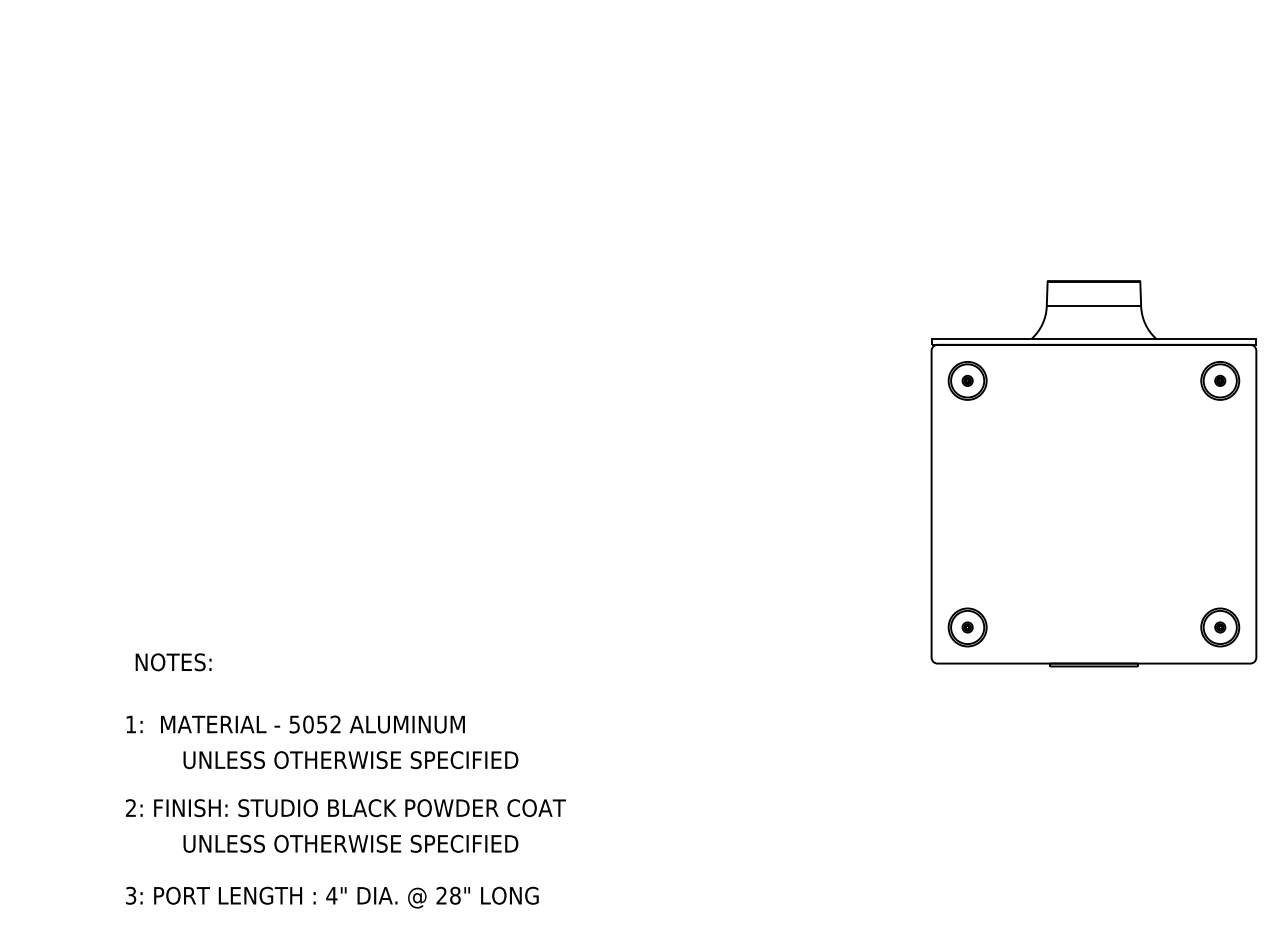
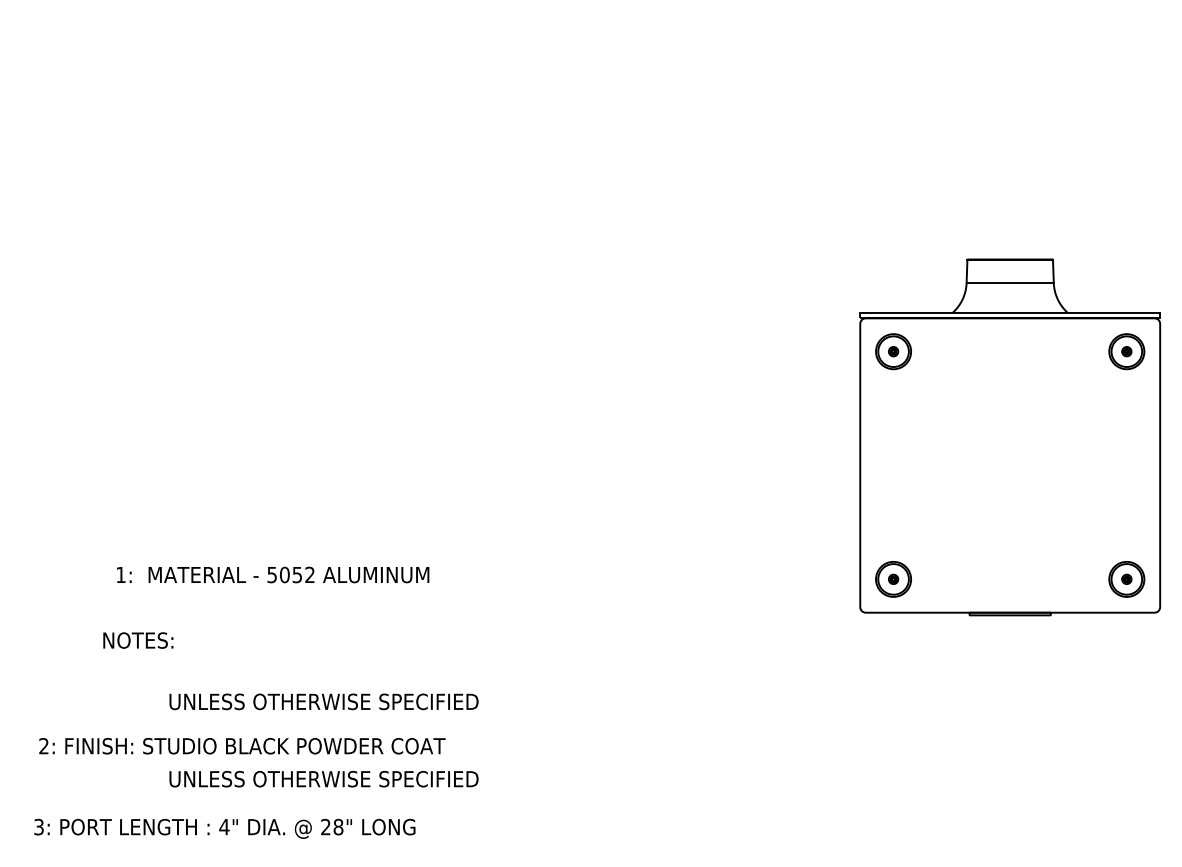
text: (173, 662) -> (138, 640), moved
text: (296, 723) -> (273, 574), moved
text: (345, 808) -> (242, 746), moved
text: (331, 897) -> (224, 828), moved

